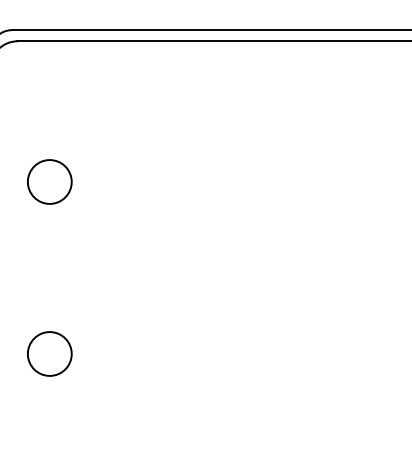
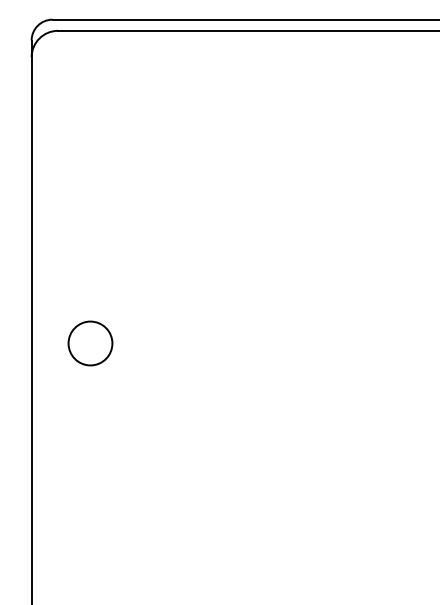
circle: (49, 181) -> (90, 171), removed

